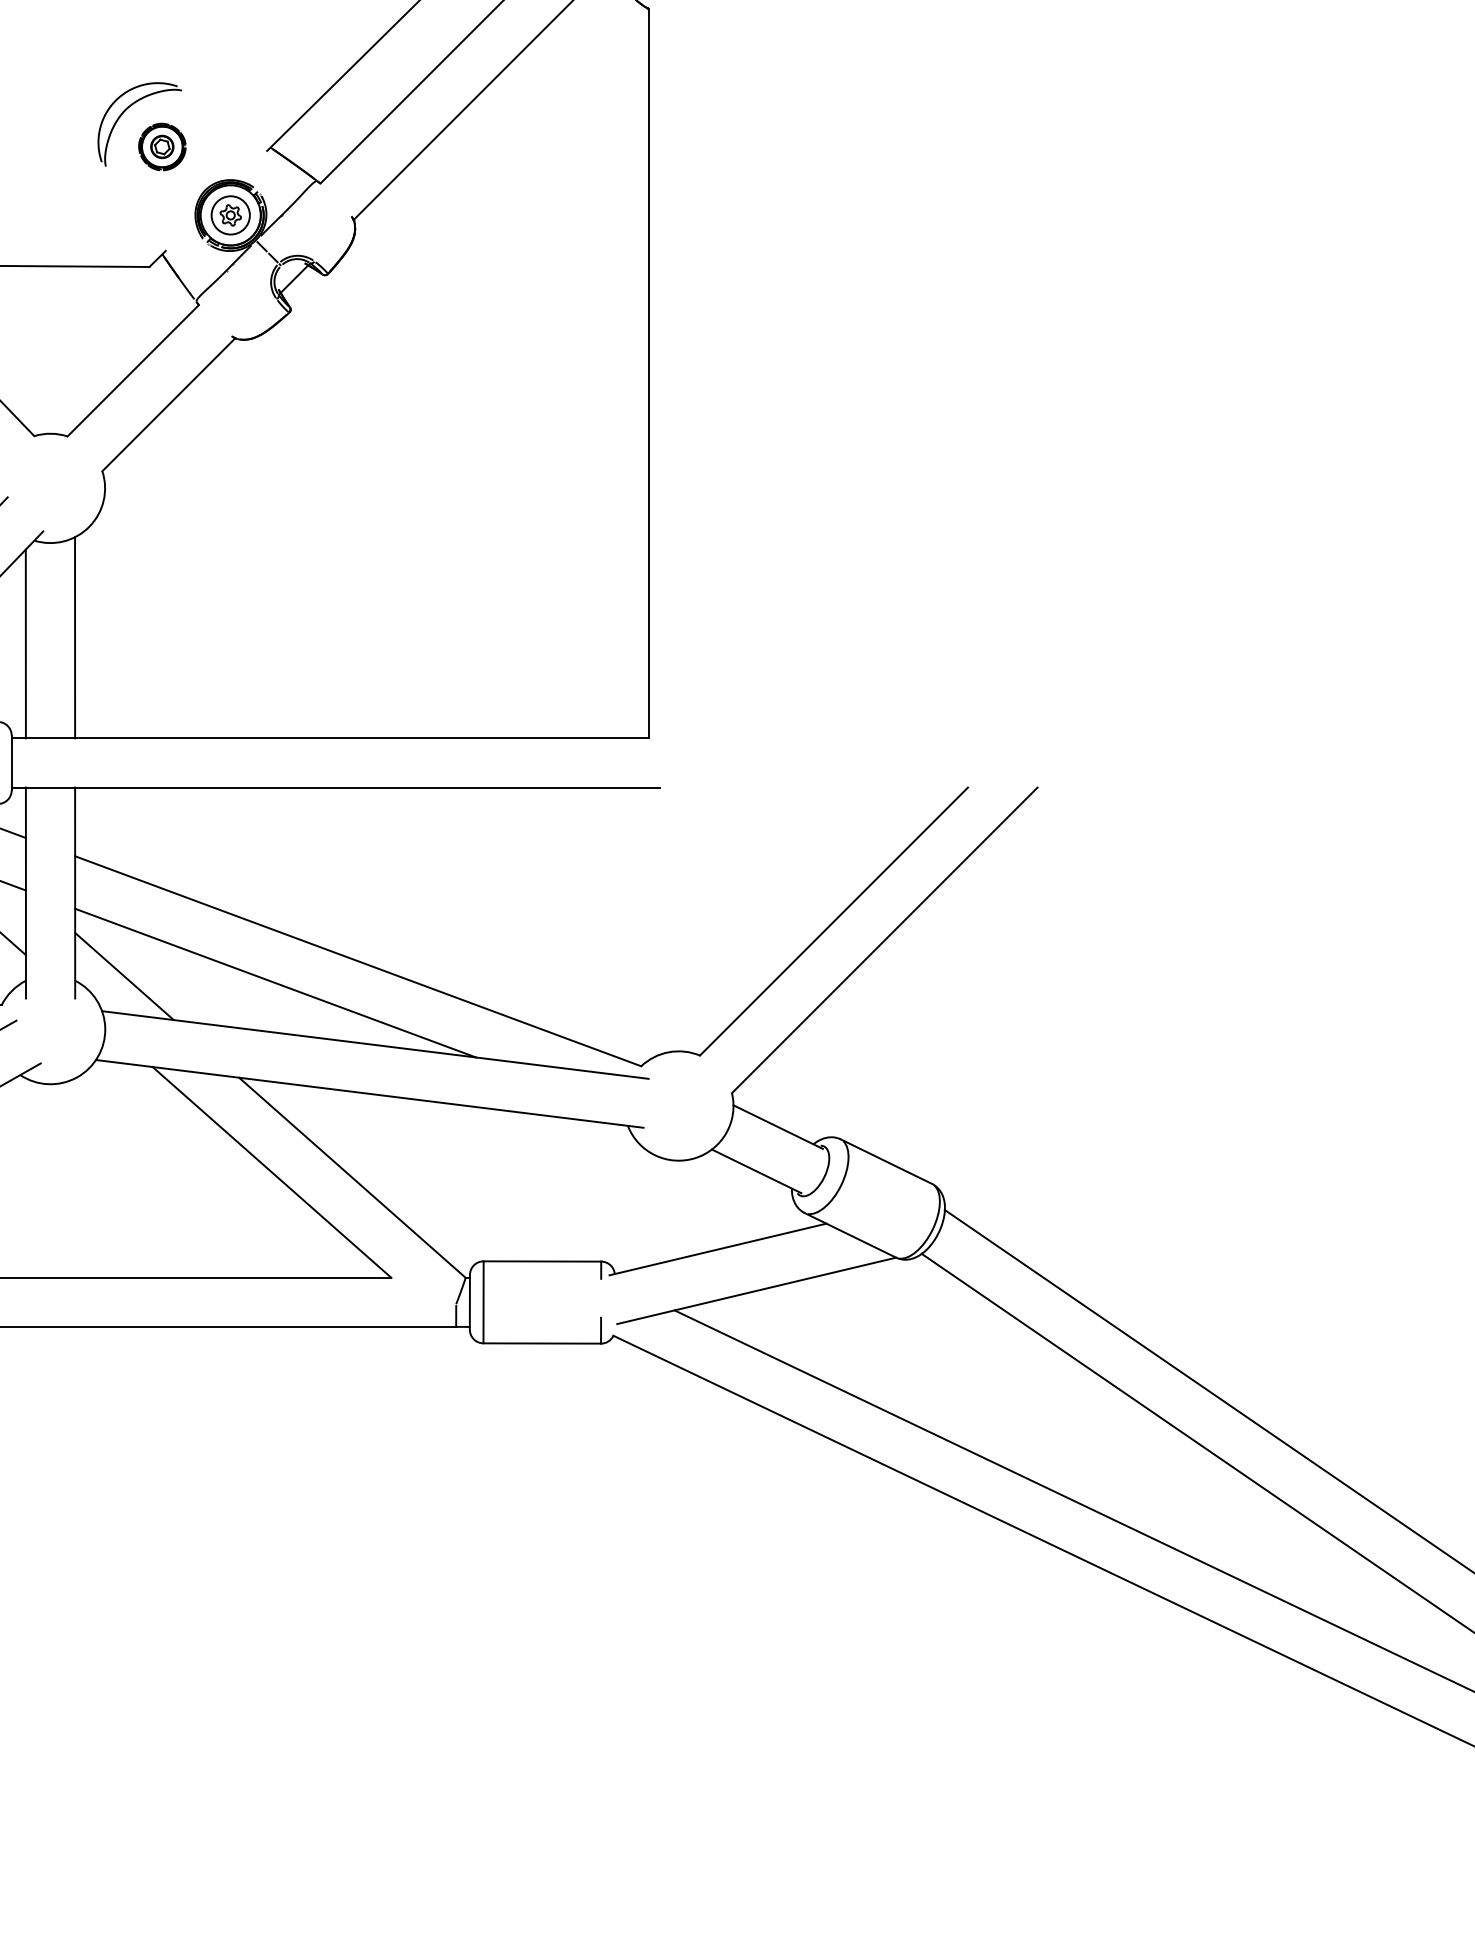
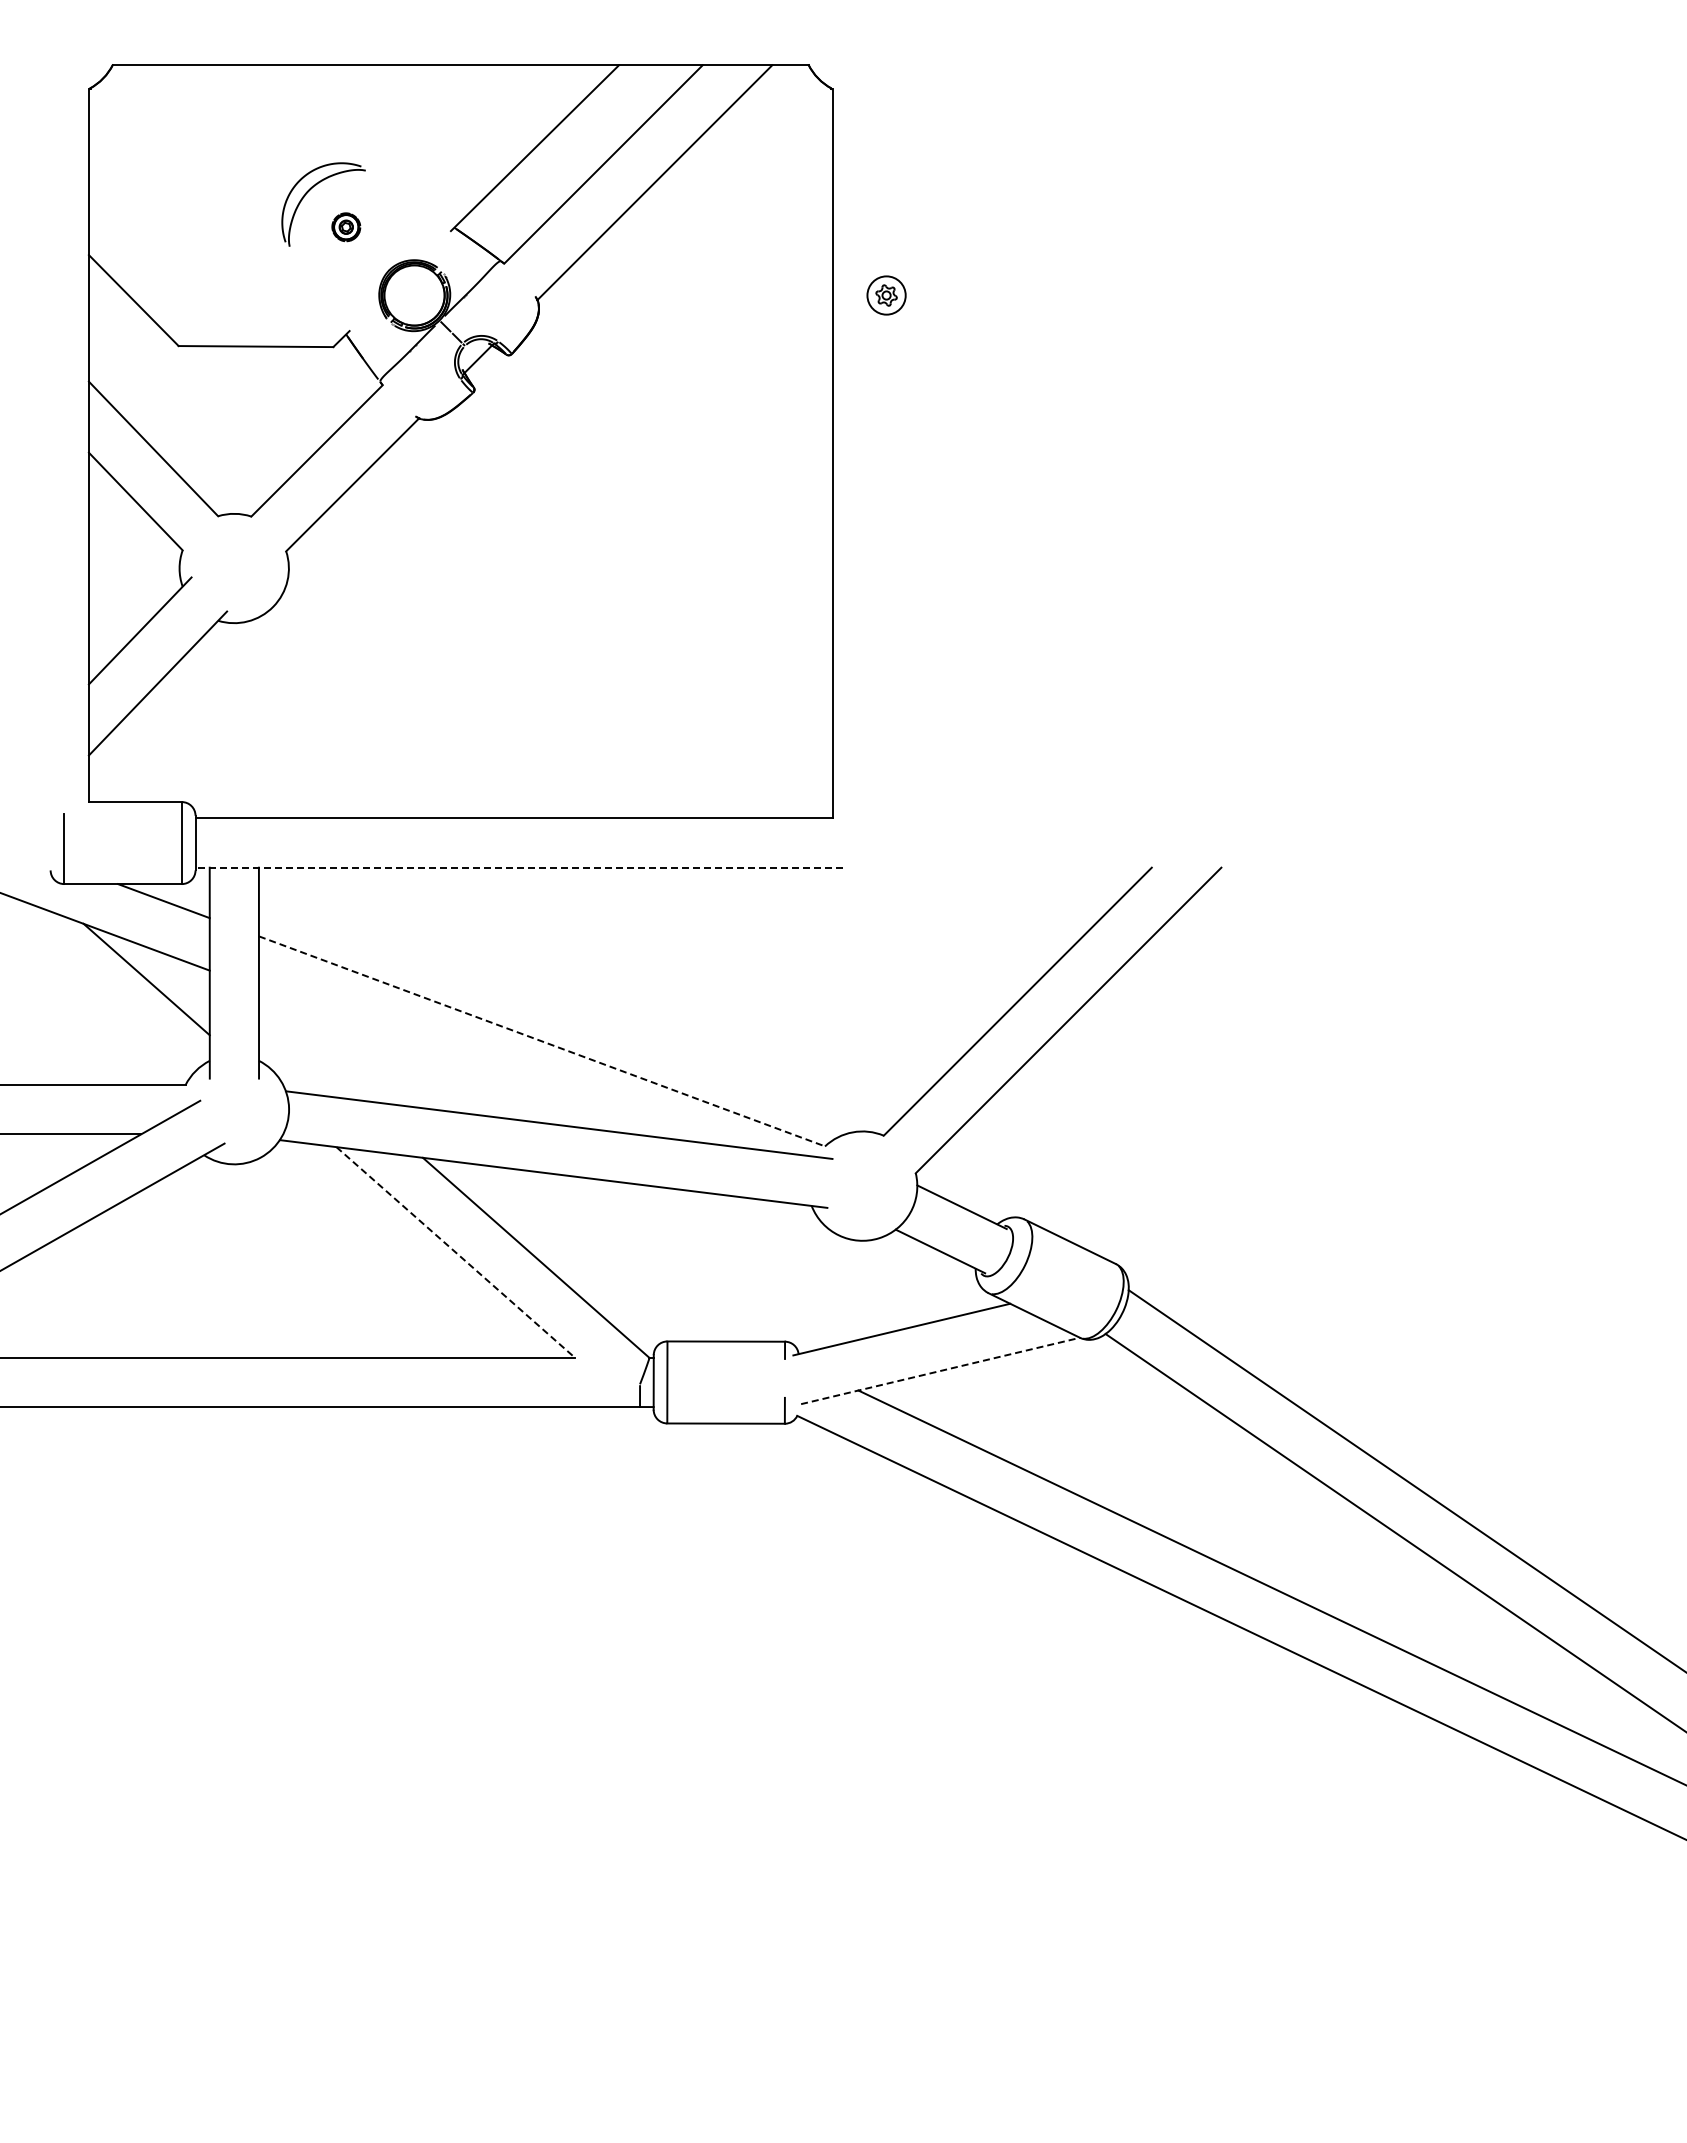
part: (162, 147) -> (346, 227), size x0.6
part: (230, 215) -> (886, 295), moved
line: (74, 637) -> (258, 717), removed
line: (25, 643) -> (209, 723), removed
line: (335, 787) -> (519, 867), solid -> dashed
line: (358, 961) -> (542, 1041), solid -> dashed
line: (124, 976) -> (308, 1056), removed
line: (275, 982) -> (459, 1062), removed
line: (272, 1172) -> (456, 1252), solid -> dashed
line: (757, 1290) -> (941, 1370), solid -> dashed

